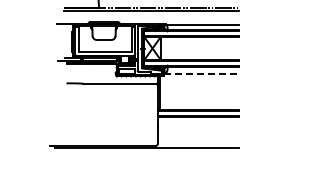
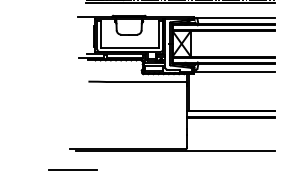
line: (202, 74) -> (235, 72), dashed -> solid
line: (51, 165) -> (72, 170), added

